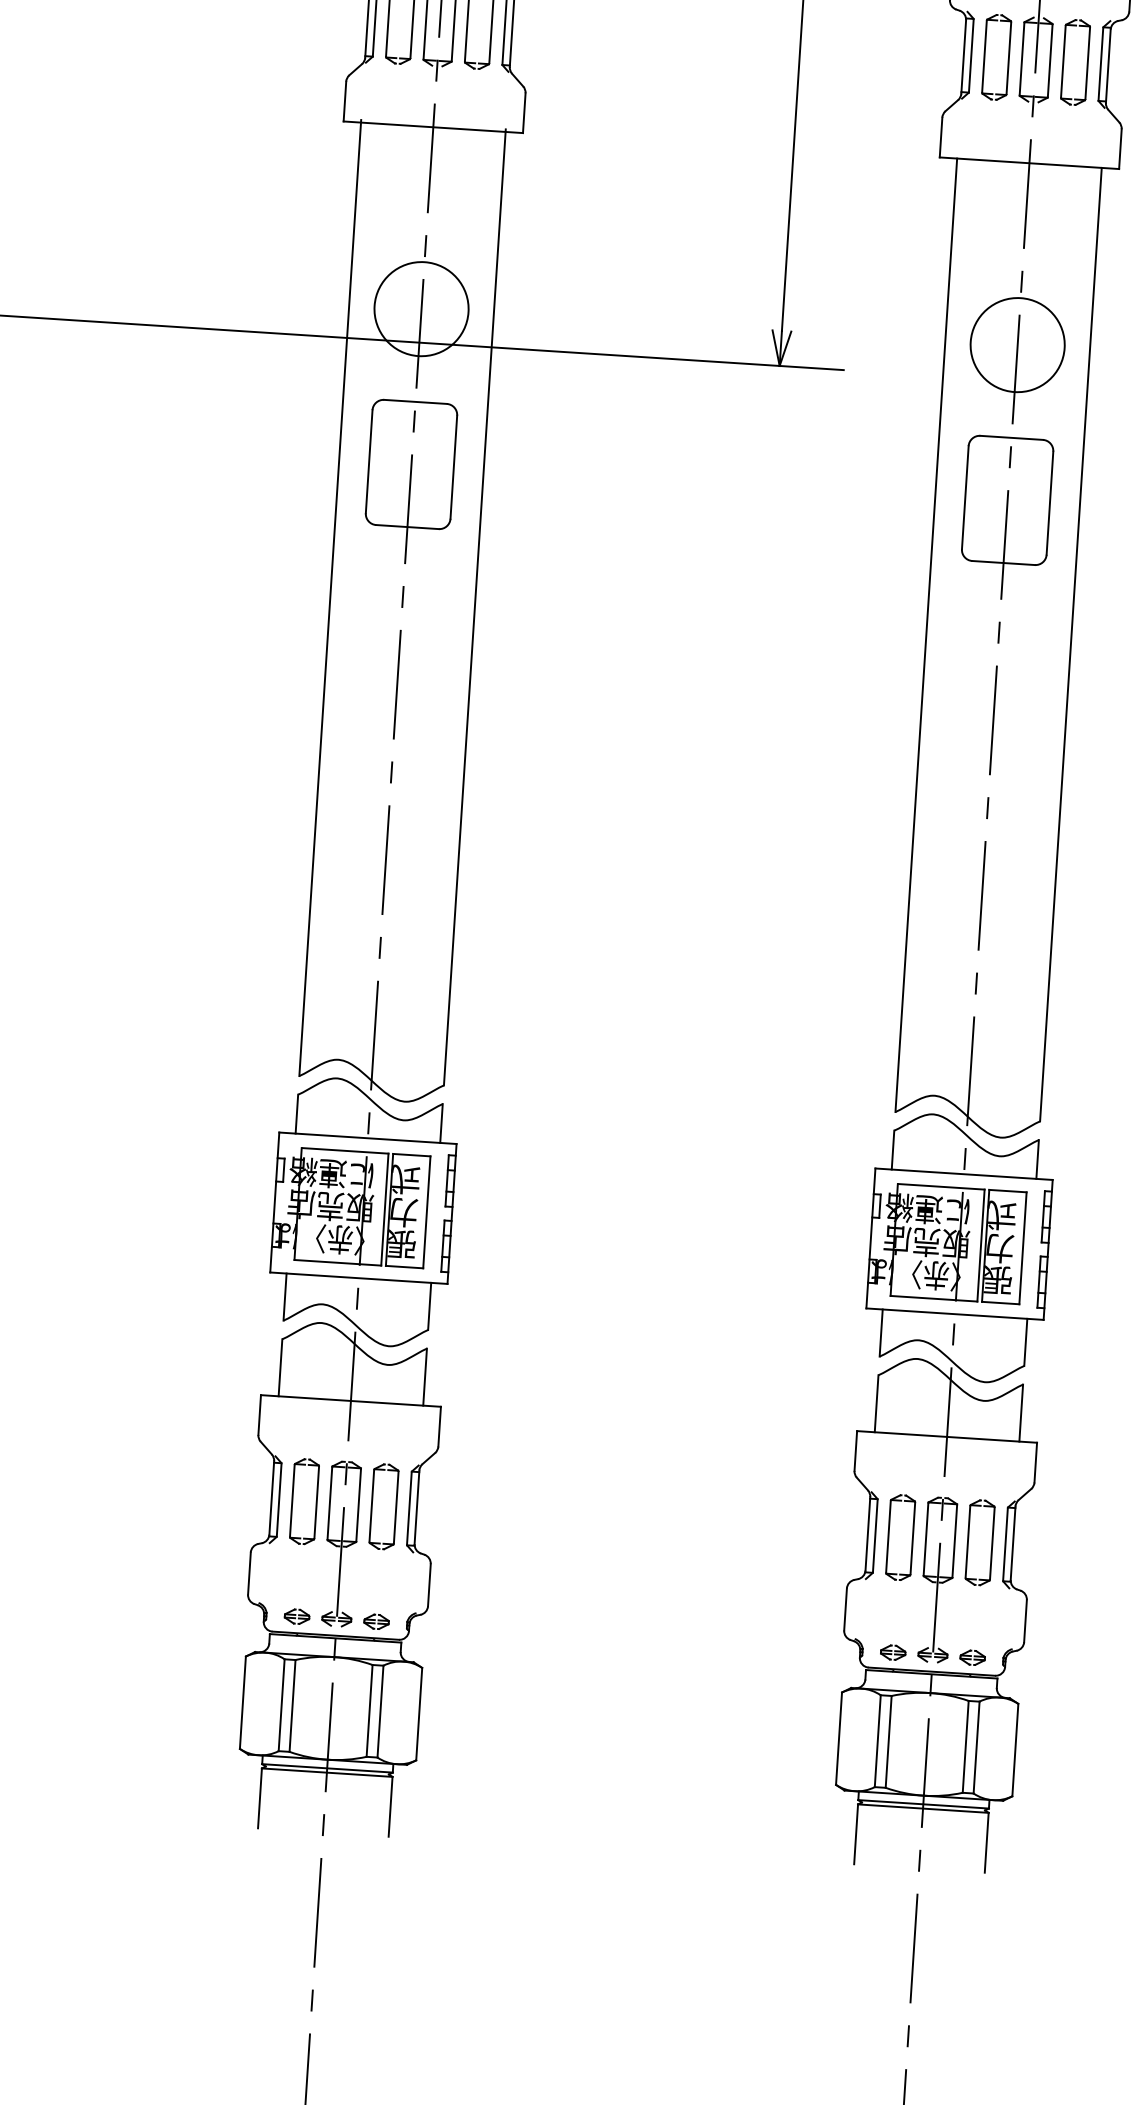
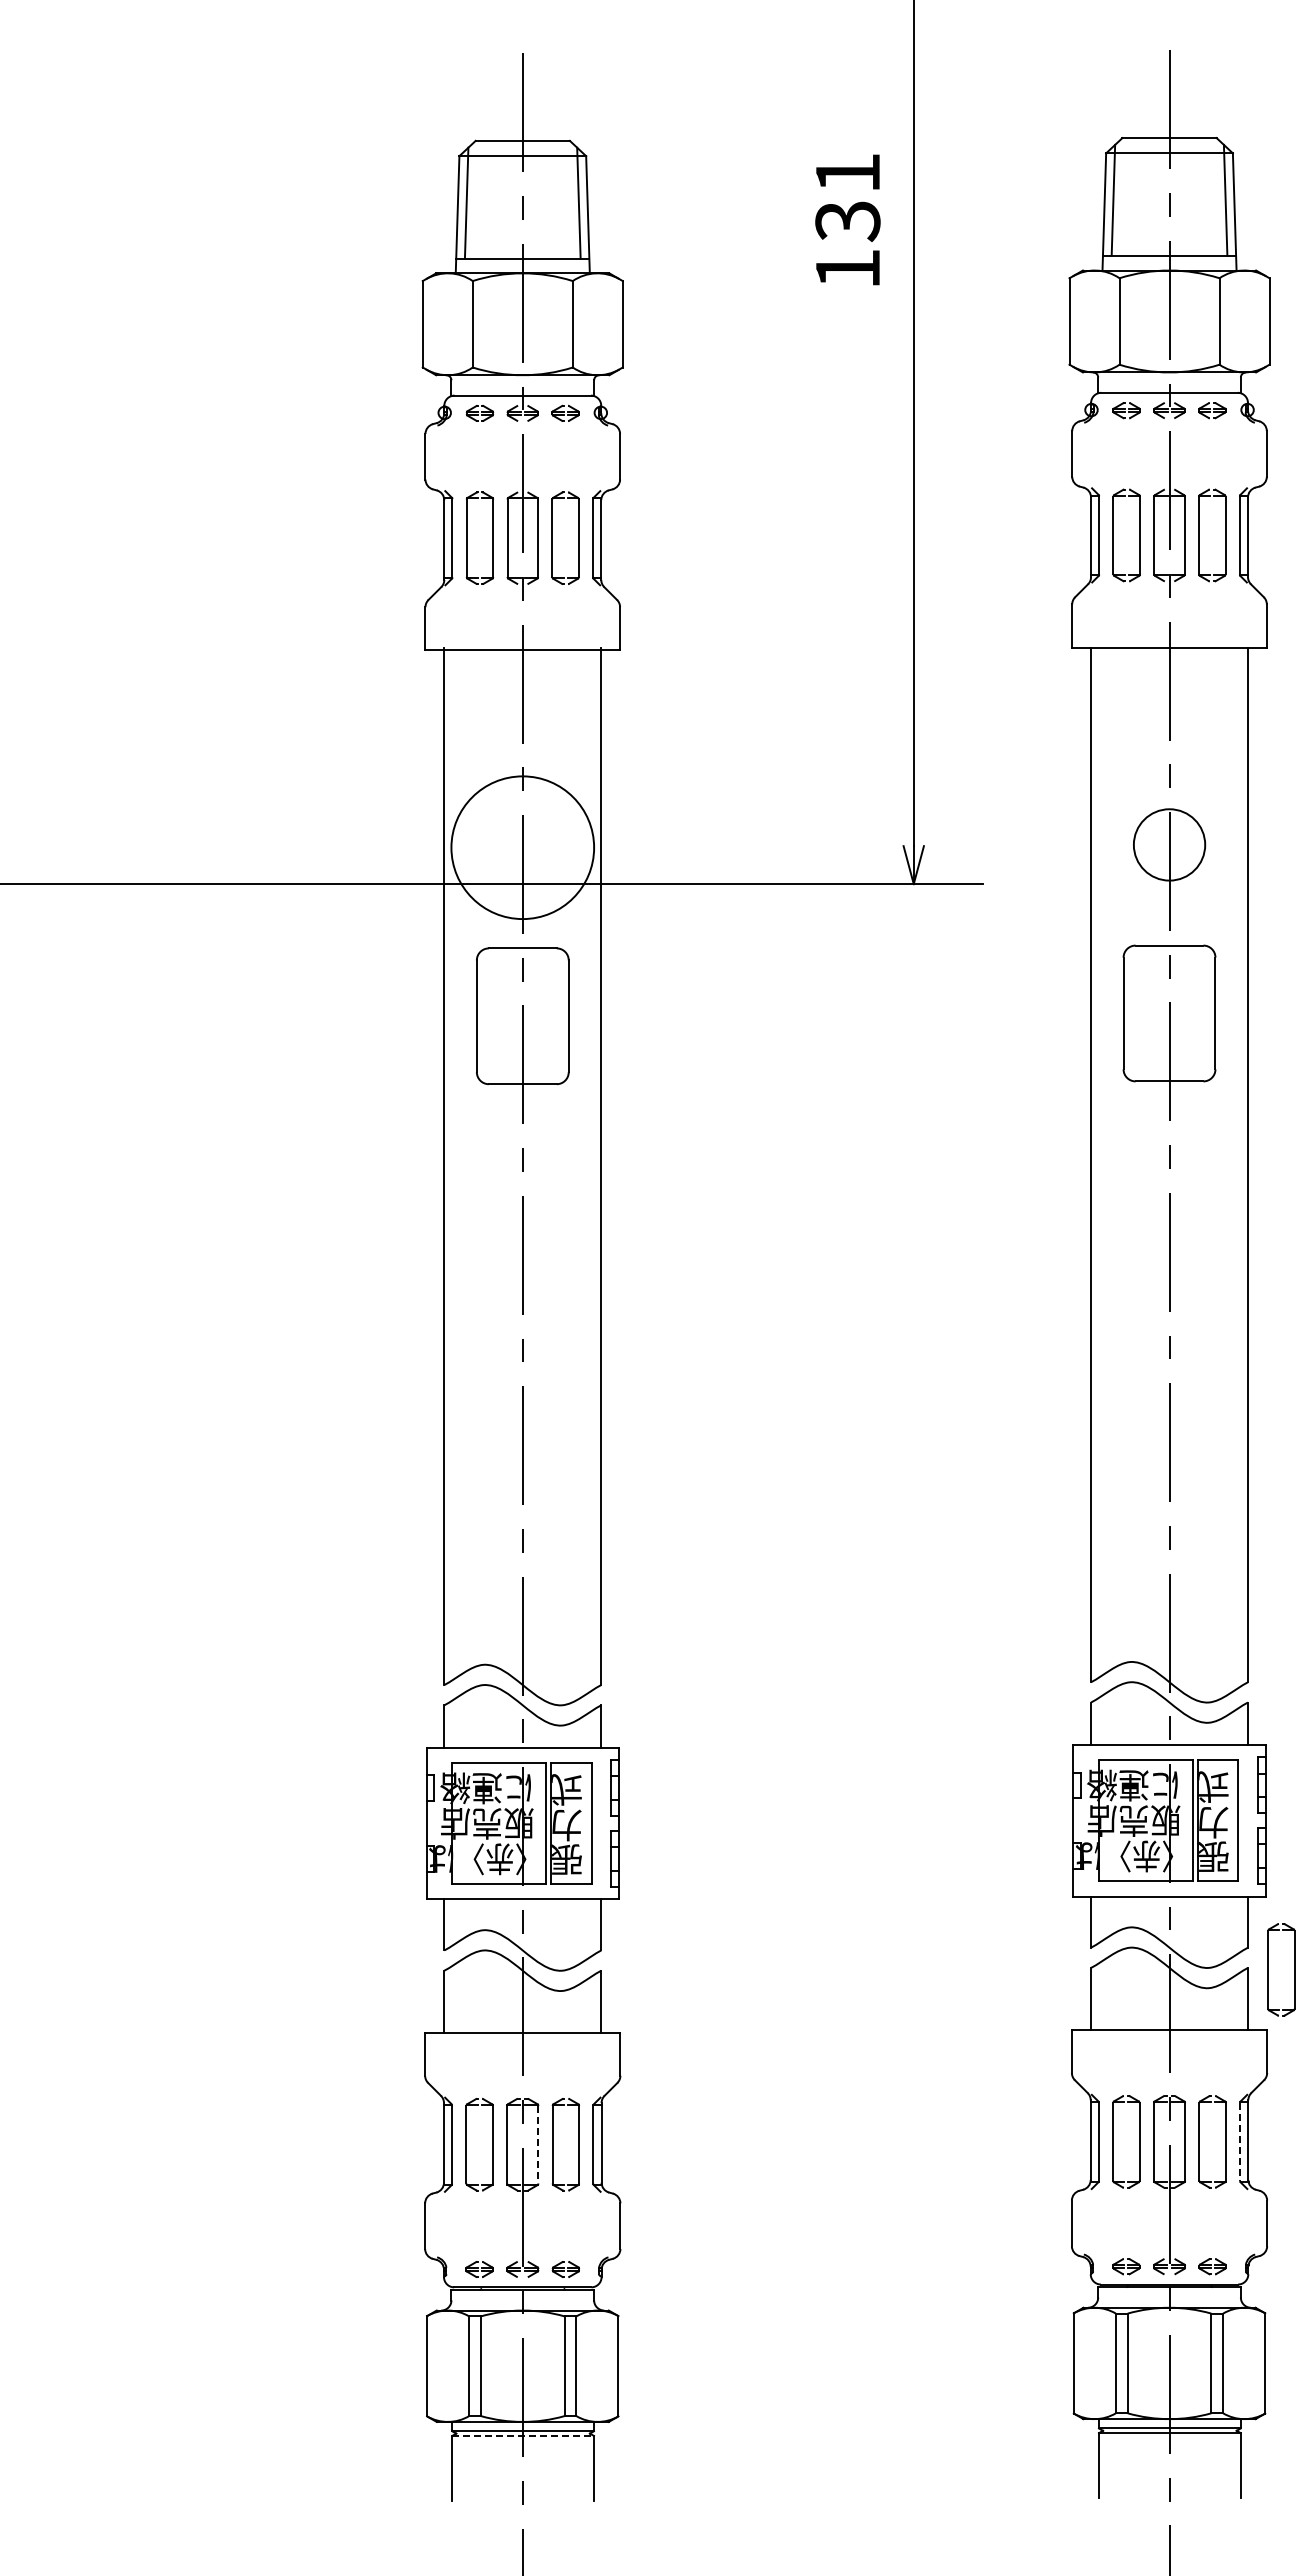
circle: (421, 308) -> (522, 847), size x1.4
circle: (1017, 344) -> (1169, 844), size x0.7
part: (1041, 1387) -> (1268, 1969), added
line: (358, 1505) -> (538, 2144), solid -> dashed
line: (1005, 1545) -> (1240, 2142), solid -> dashed
line: (327, 1772) -> (523, 2435), solid -> dashed

